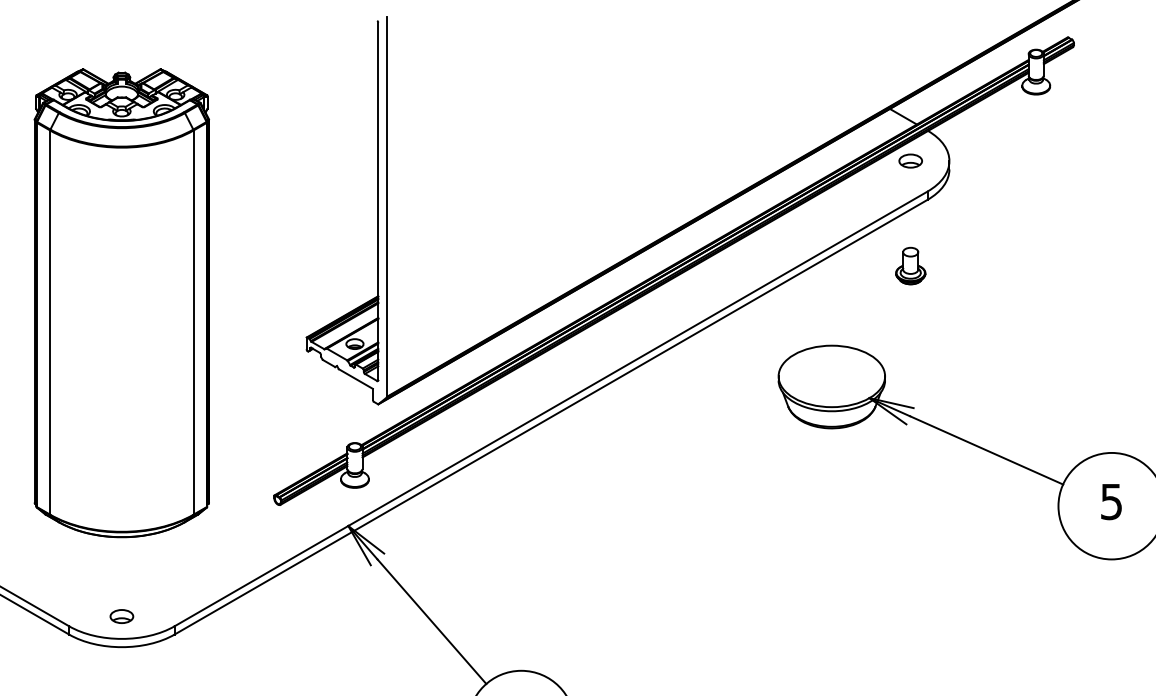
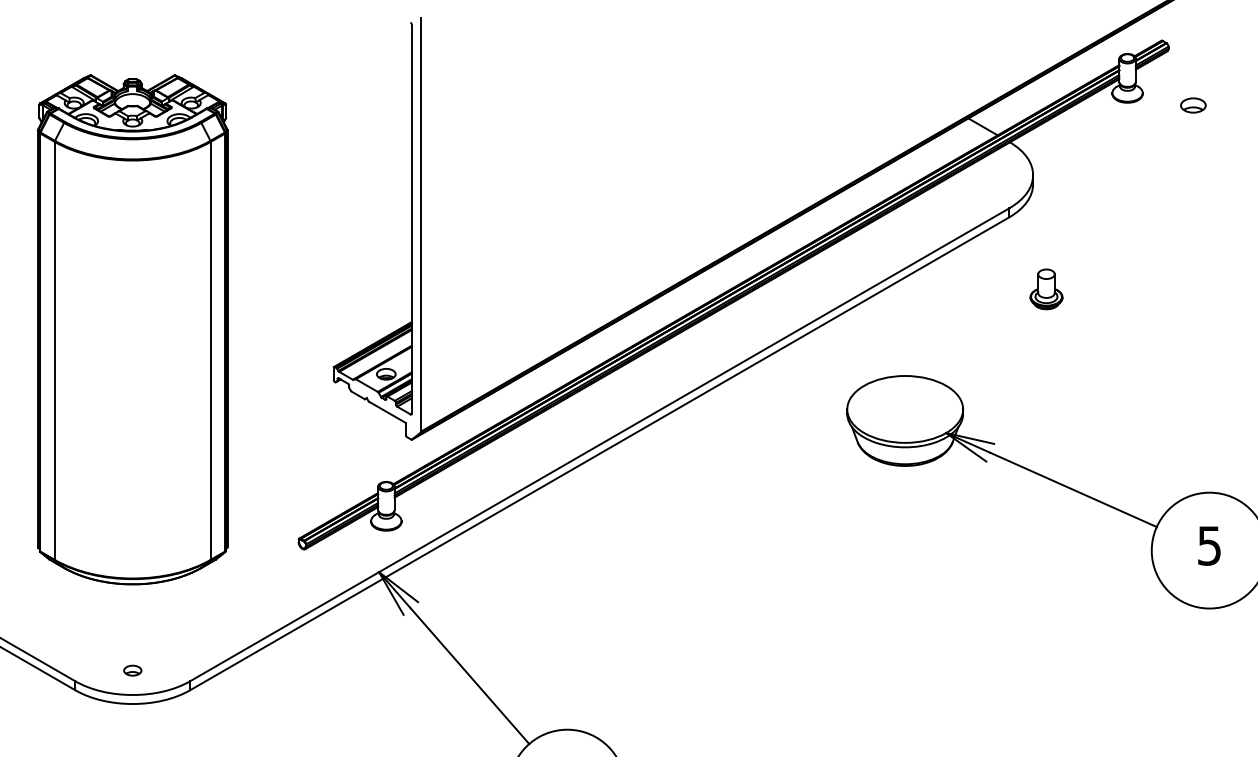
part: (910, 160) -> (1193, 104), moved
part: (910, 265) -> (1046, 288), moved
part: (121, 616) -> (132, 670), size x0.7

